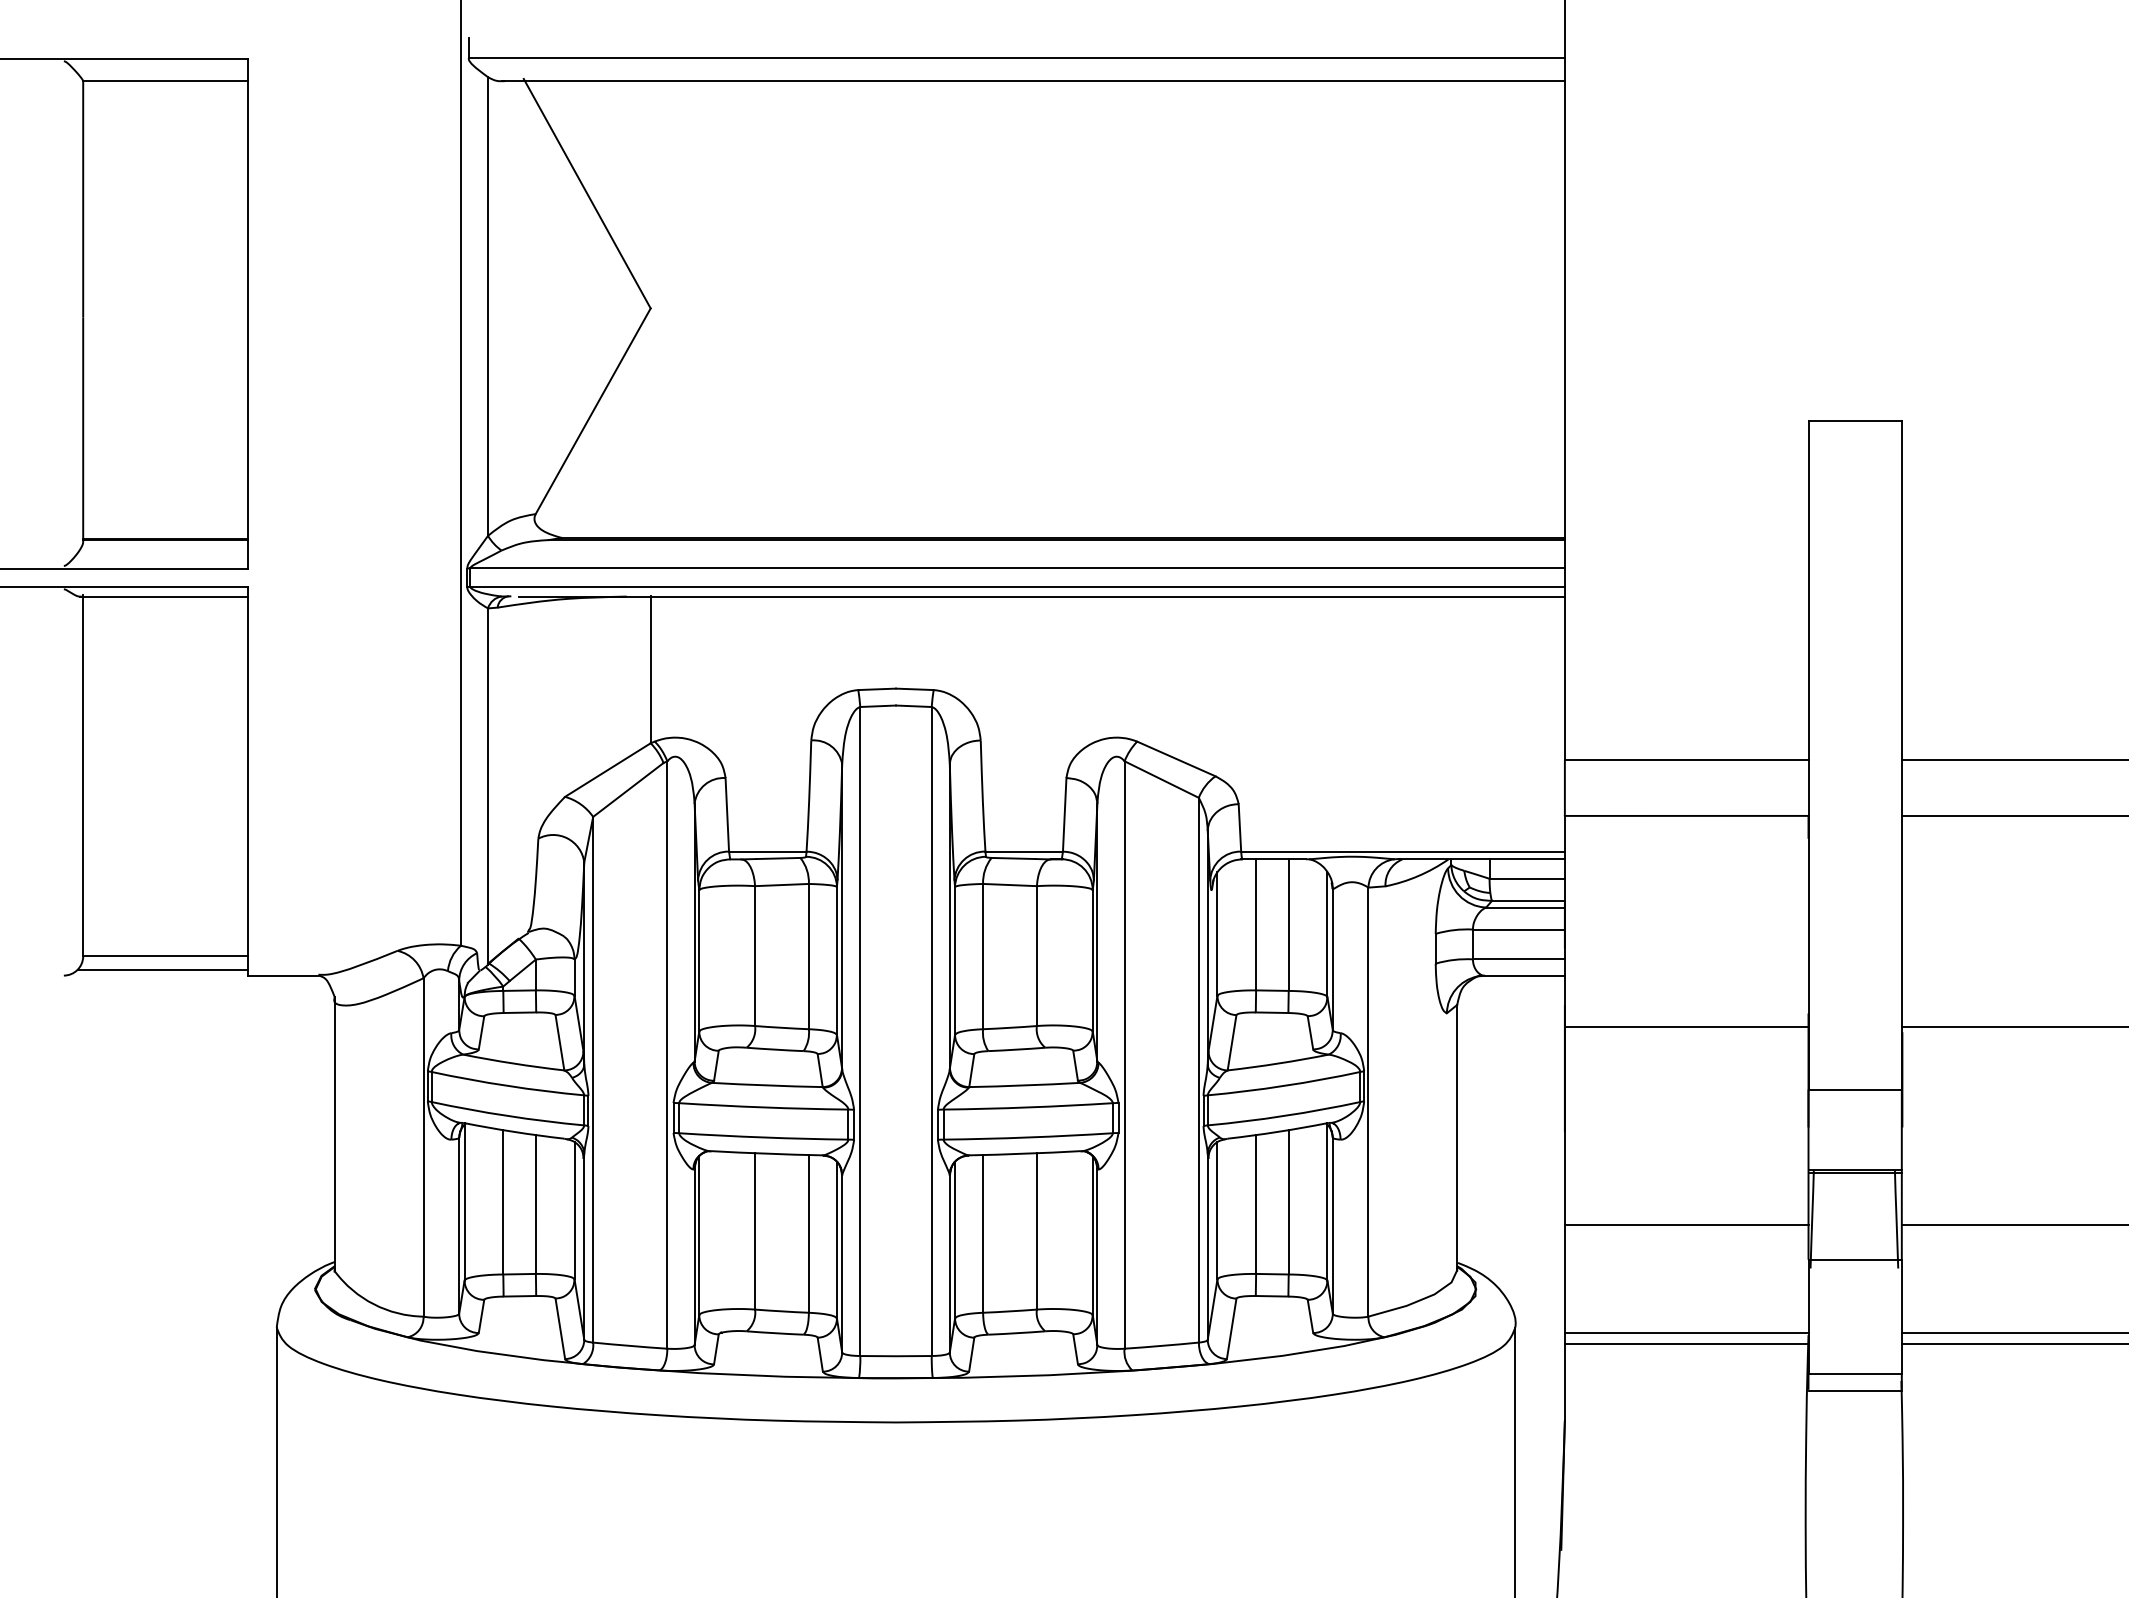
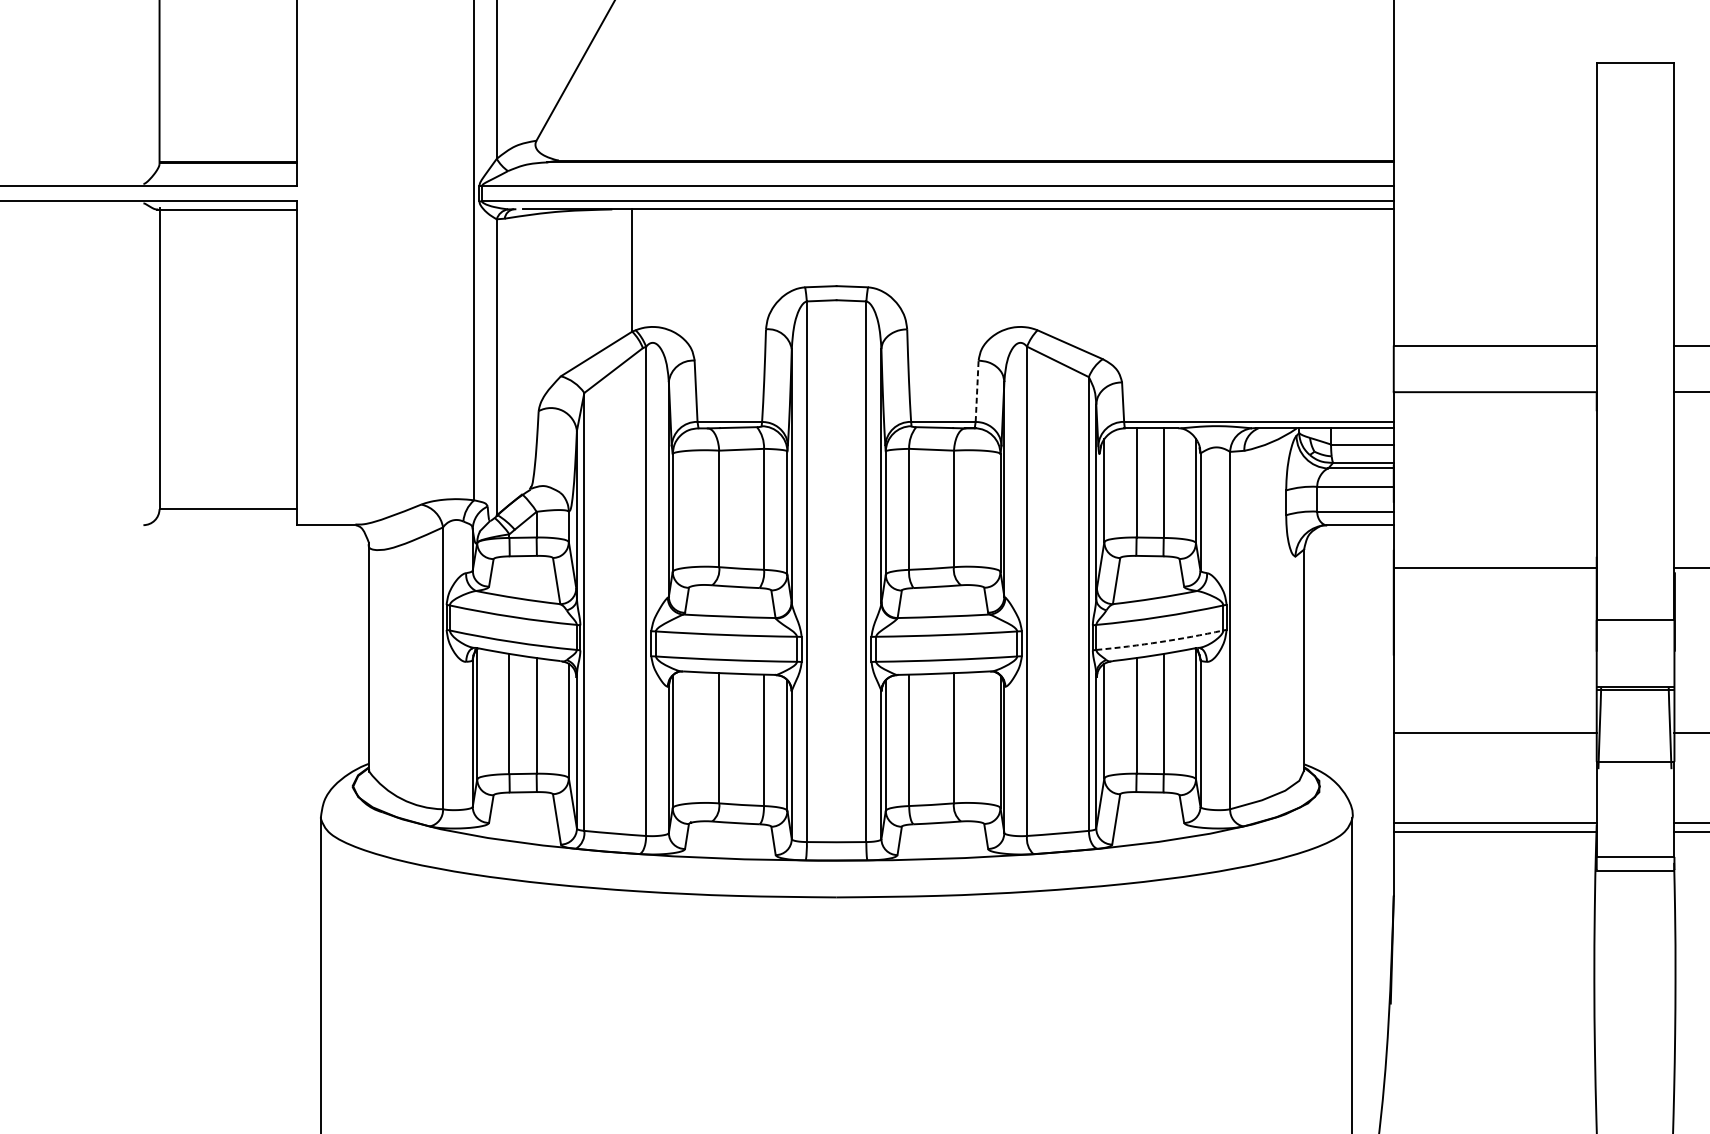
line: (1064, 814) -> (976, 390), solid -> dashed
line: (162, 969) -> (225, 520), removed
arc: (1284, 1115) -> (1160, 641), solid -> dashed

